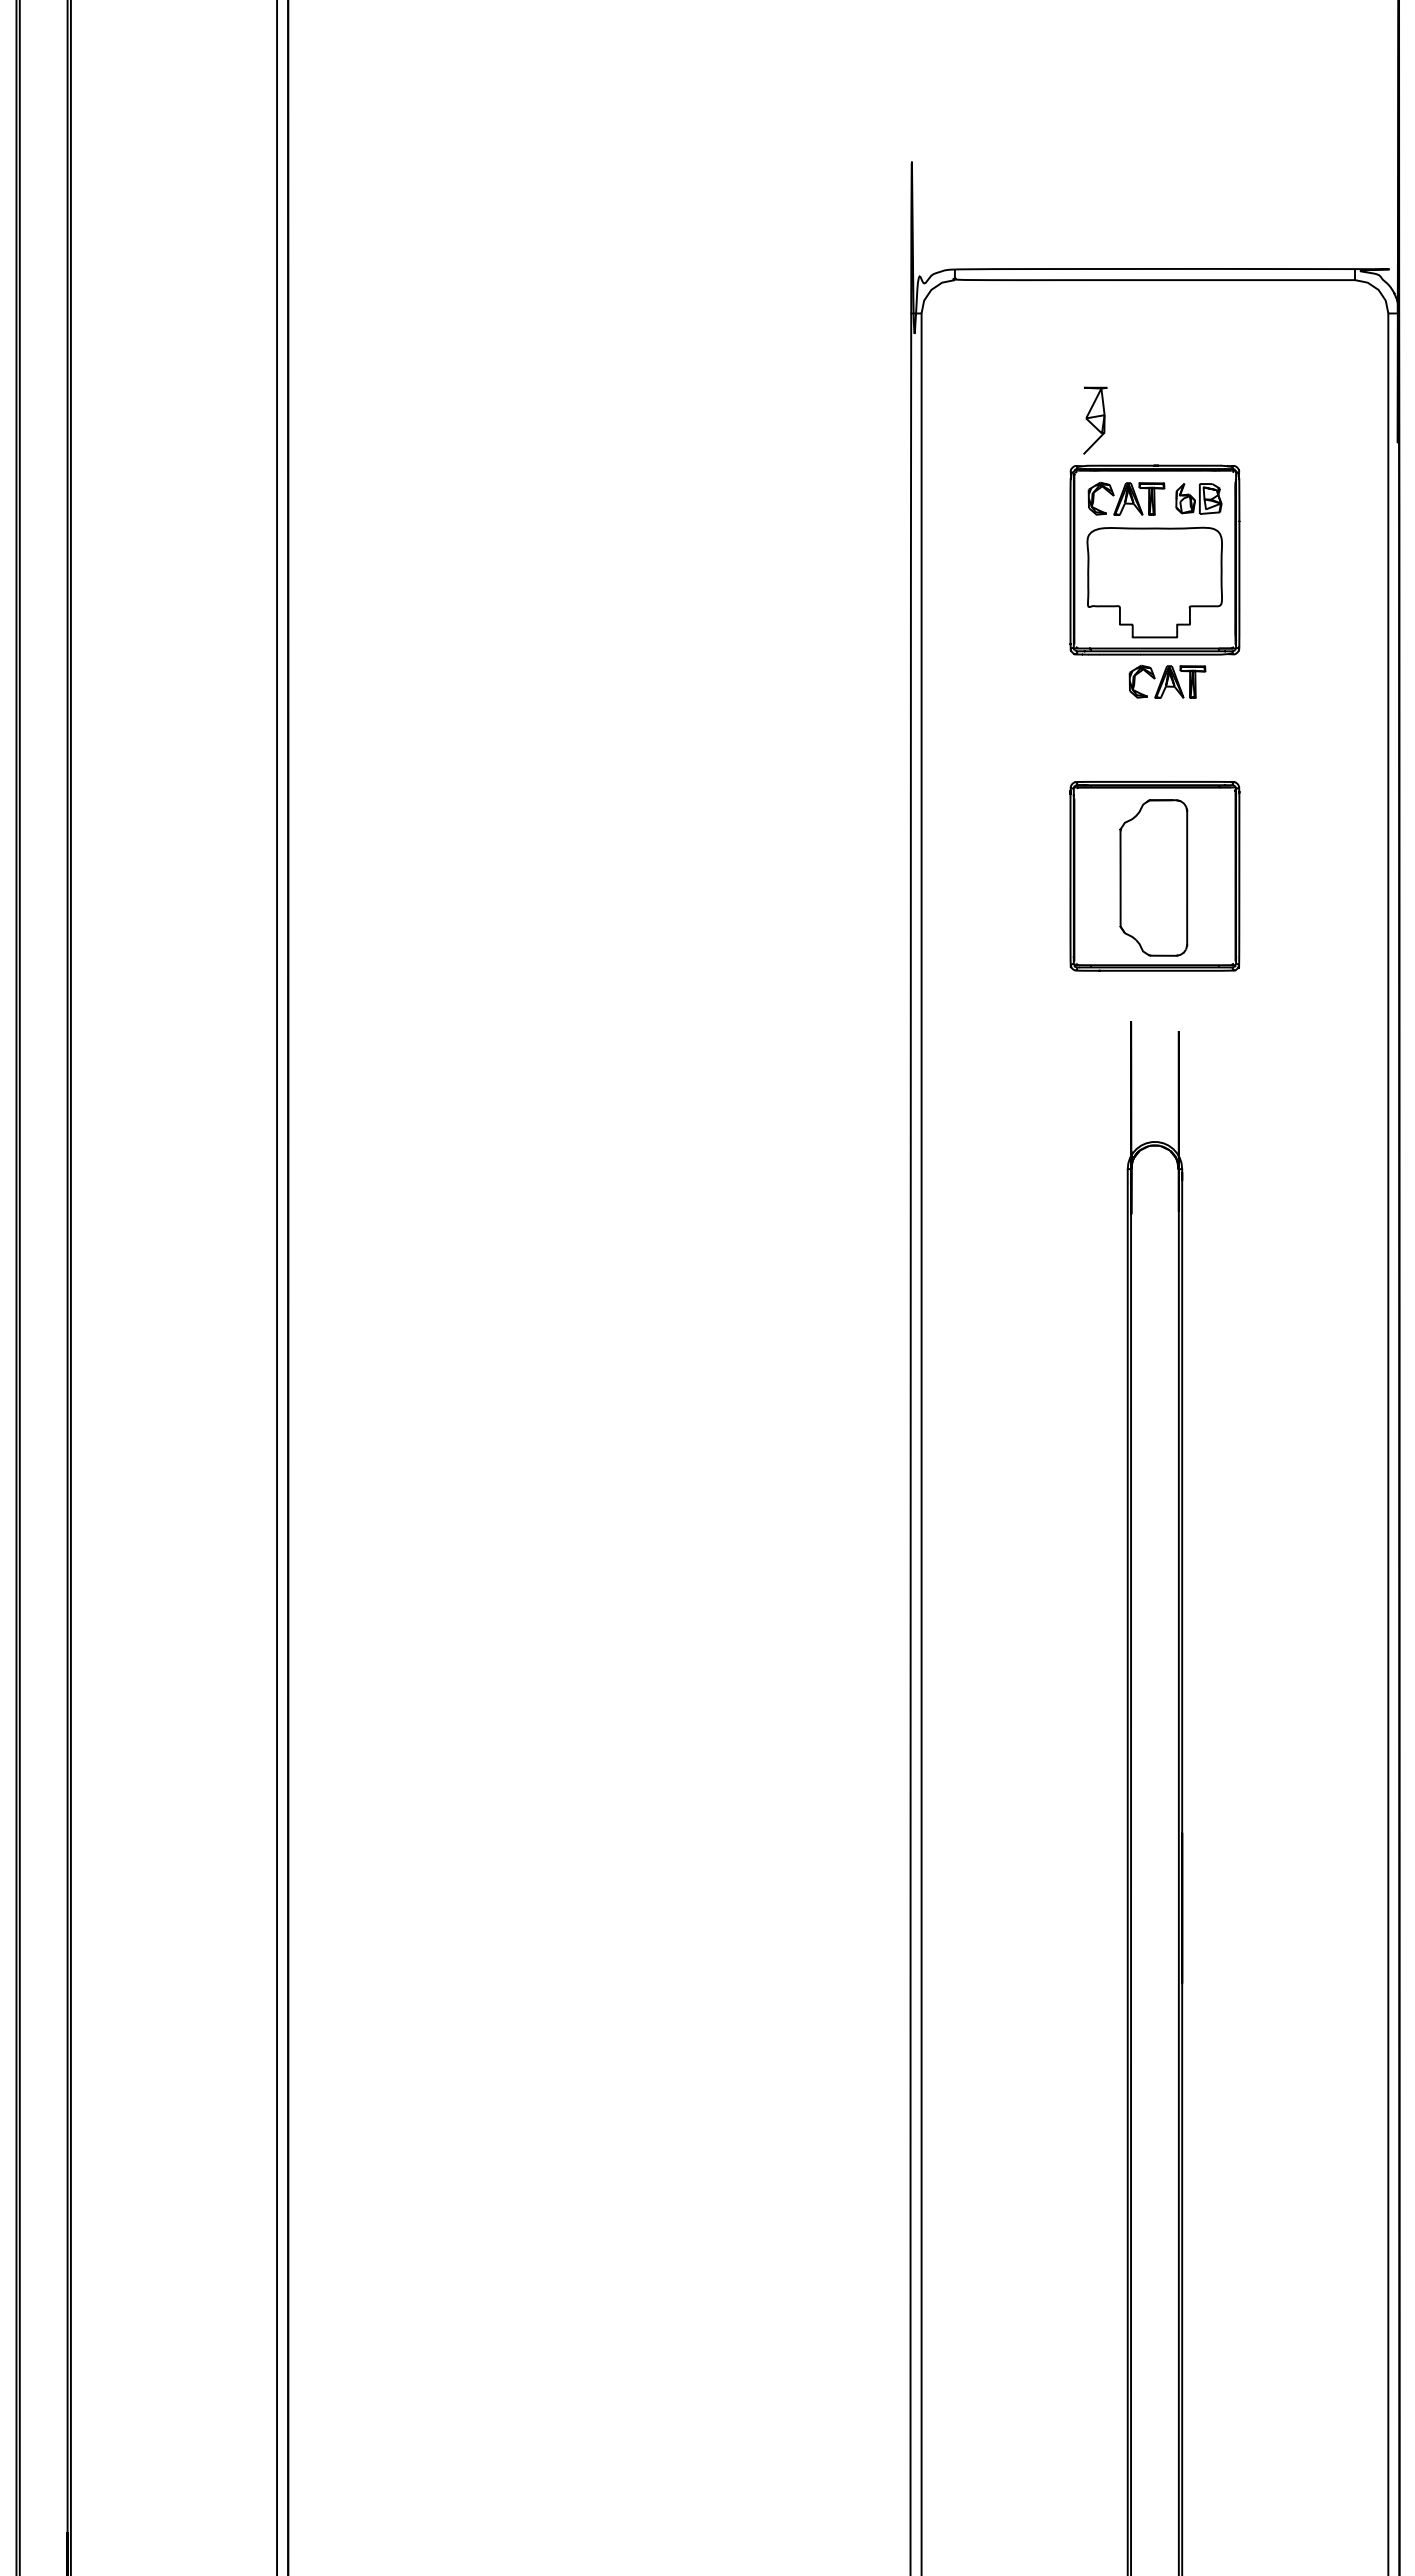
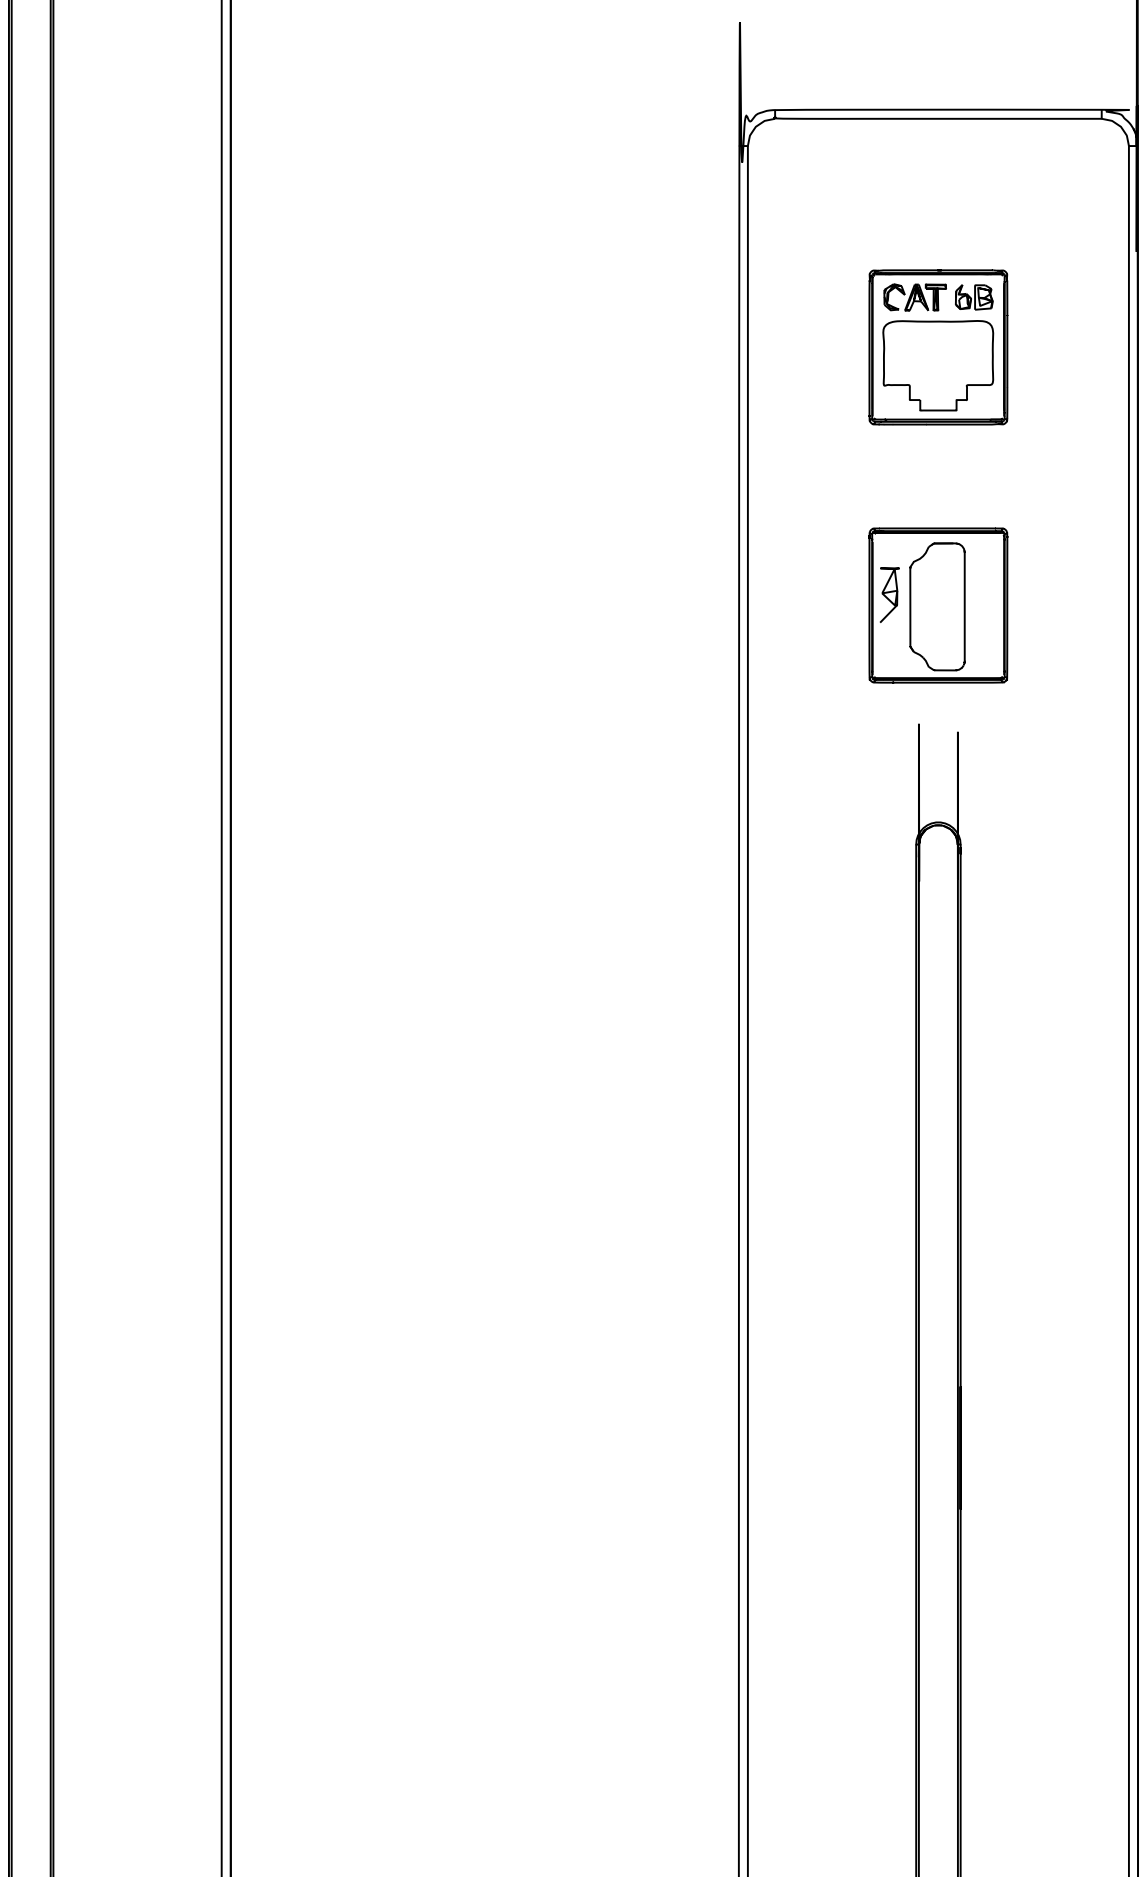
part: (1095, 420) -> (889, 595), moved
part: (1167, 681) -> (948, 446), removed

